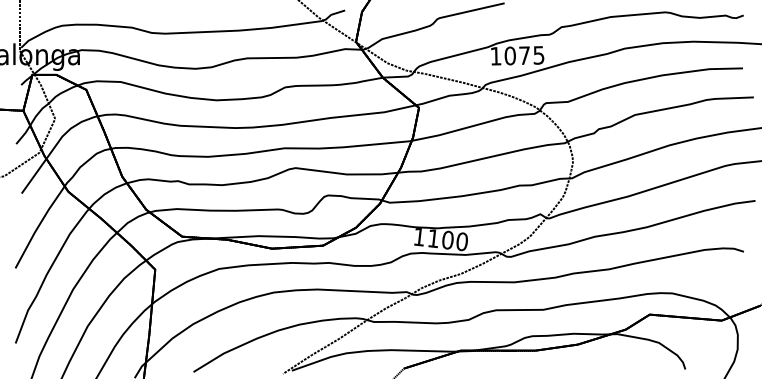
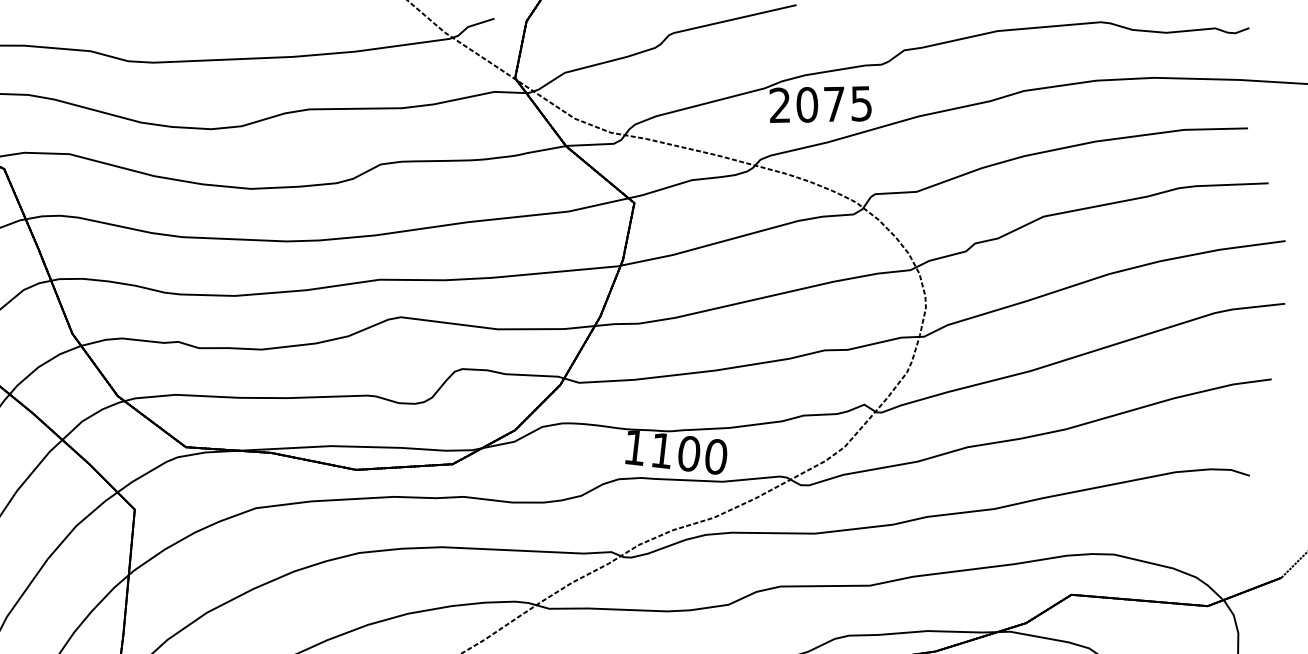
text: (495, 55) -> (779, 103), 1075 -> 2075

